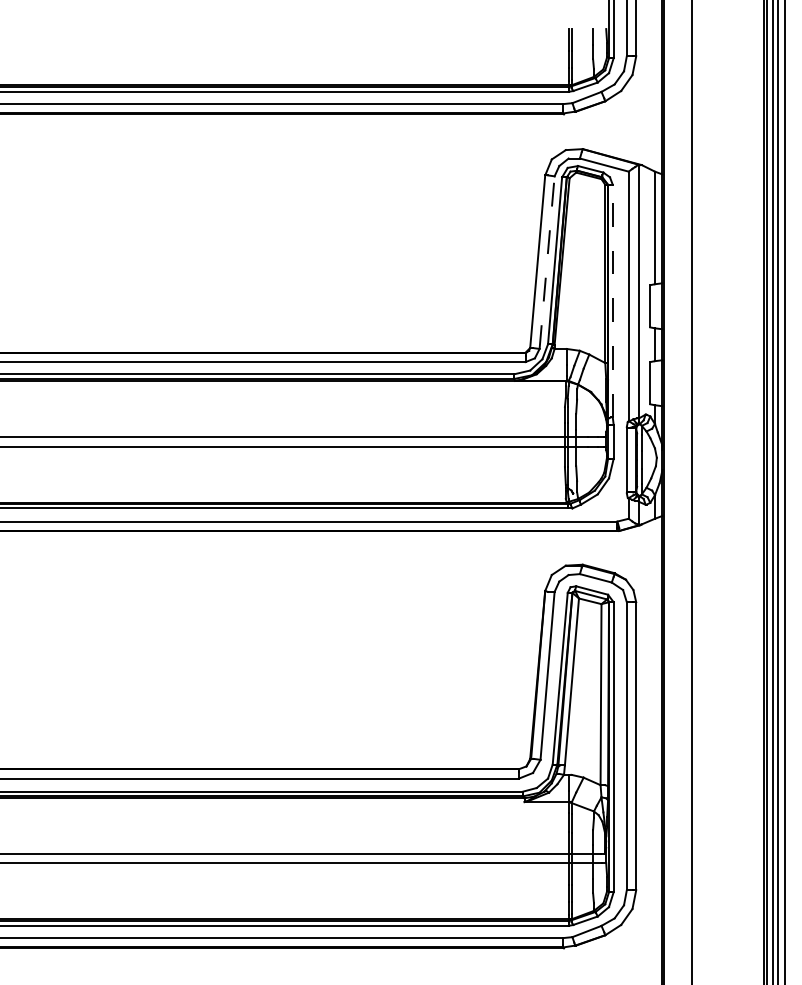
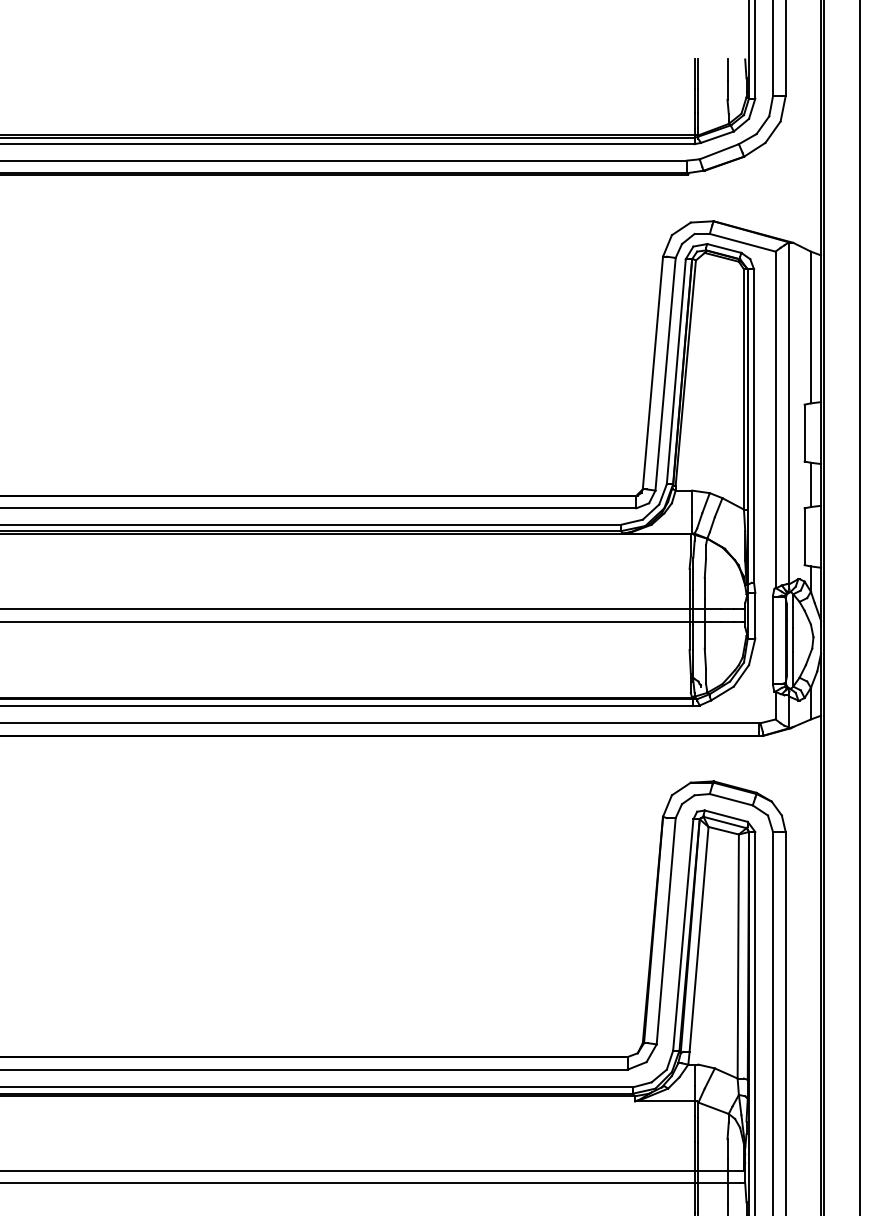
line: (547, 262) -> (666, 374), dashed -> solid
line: (612, 300) -> (753, 425), dashed -> solid

